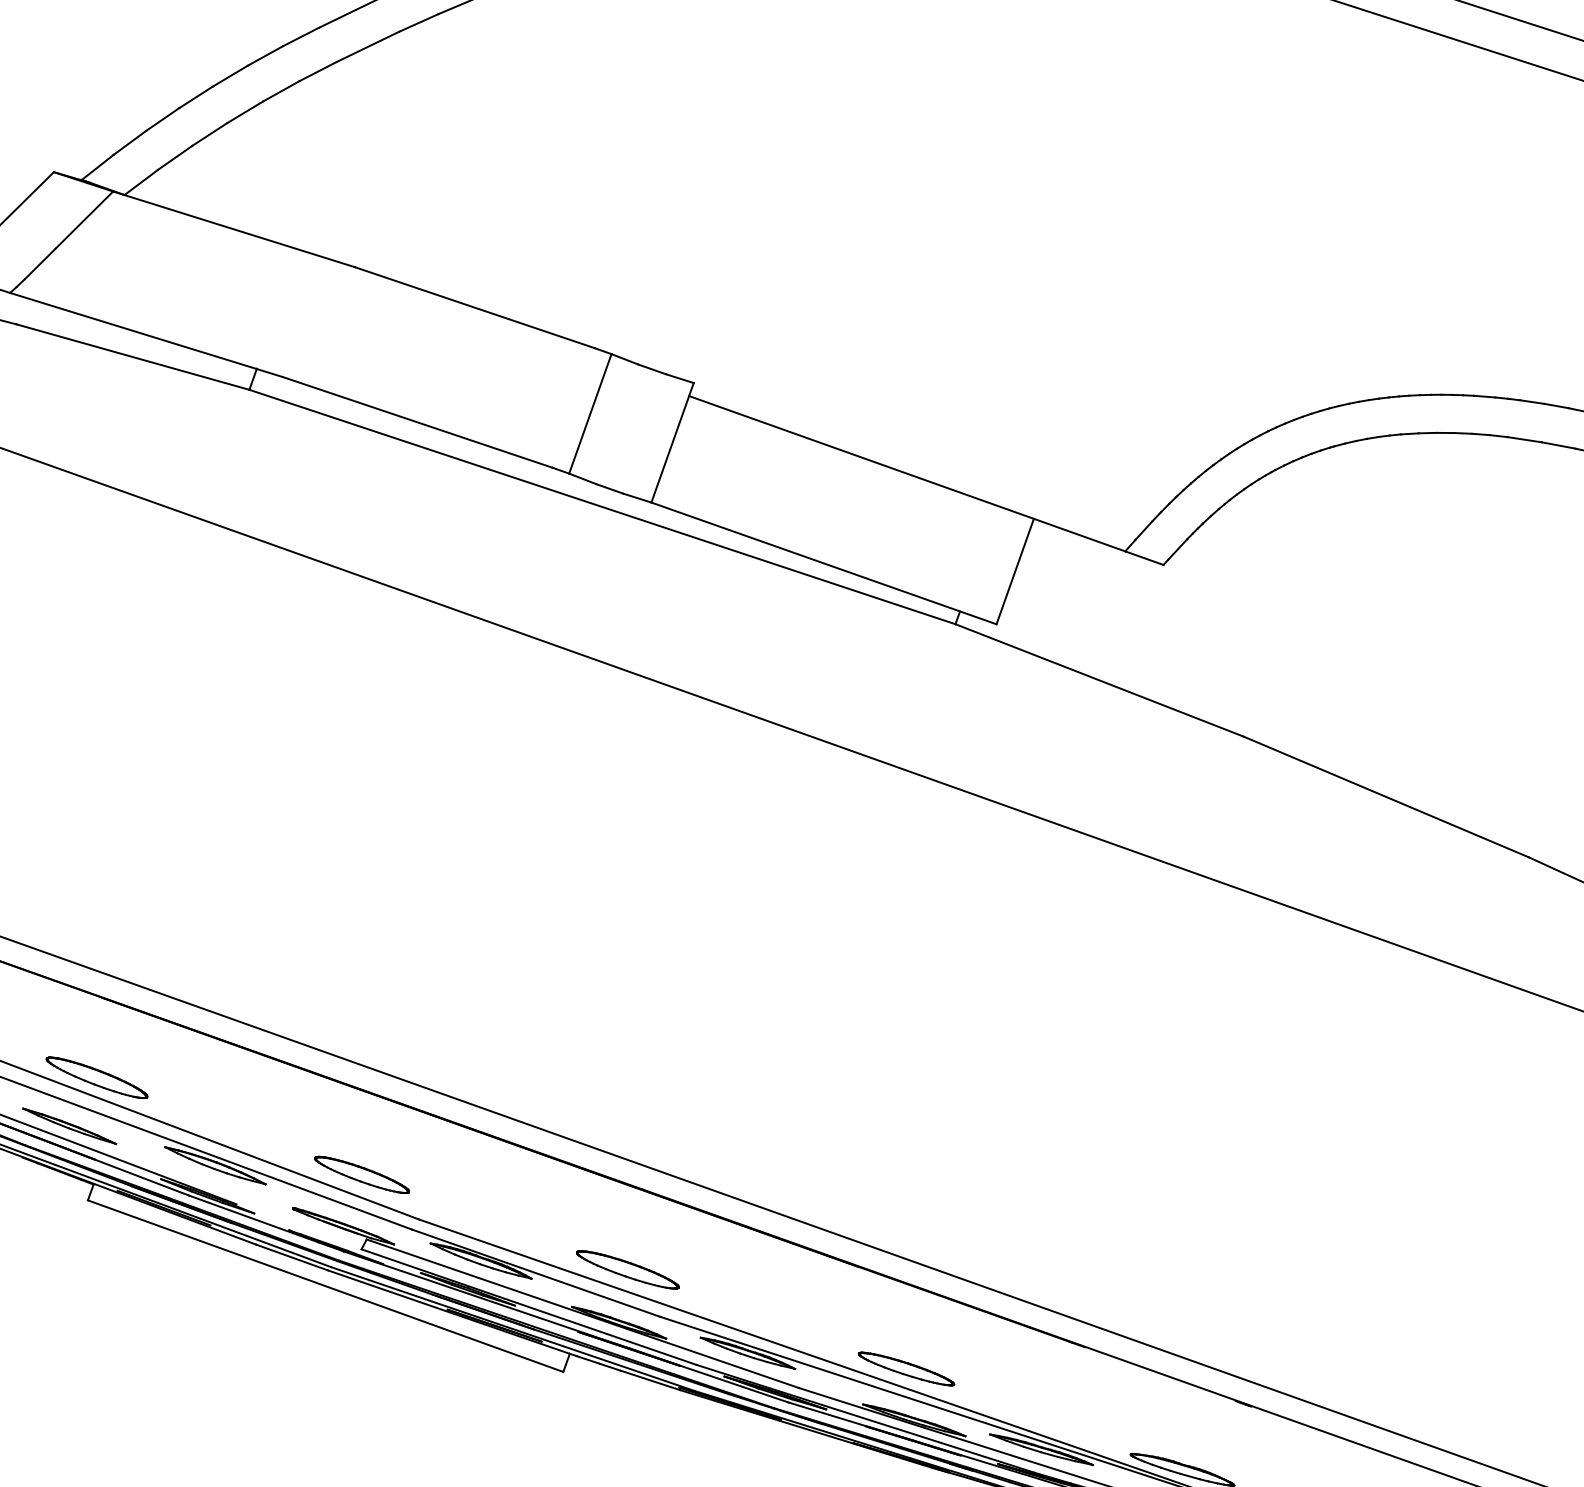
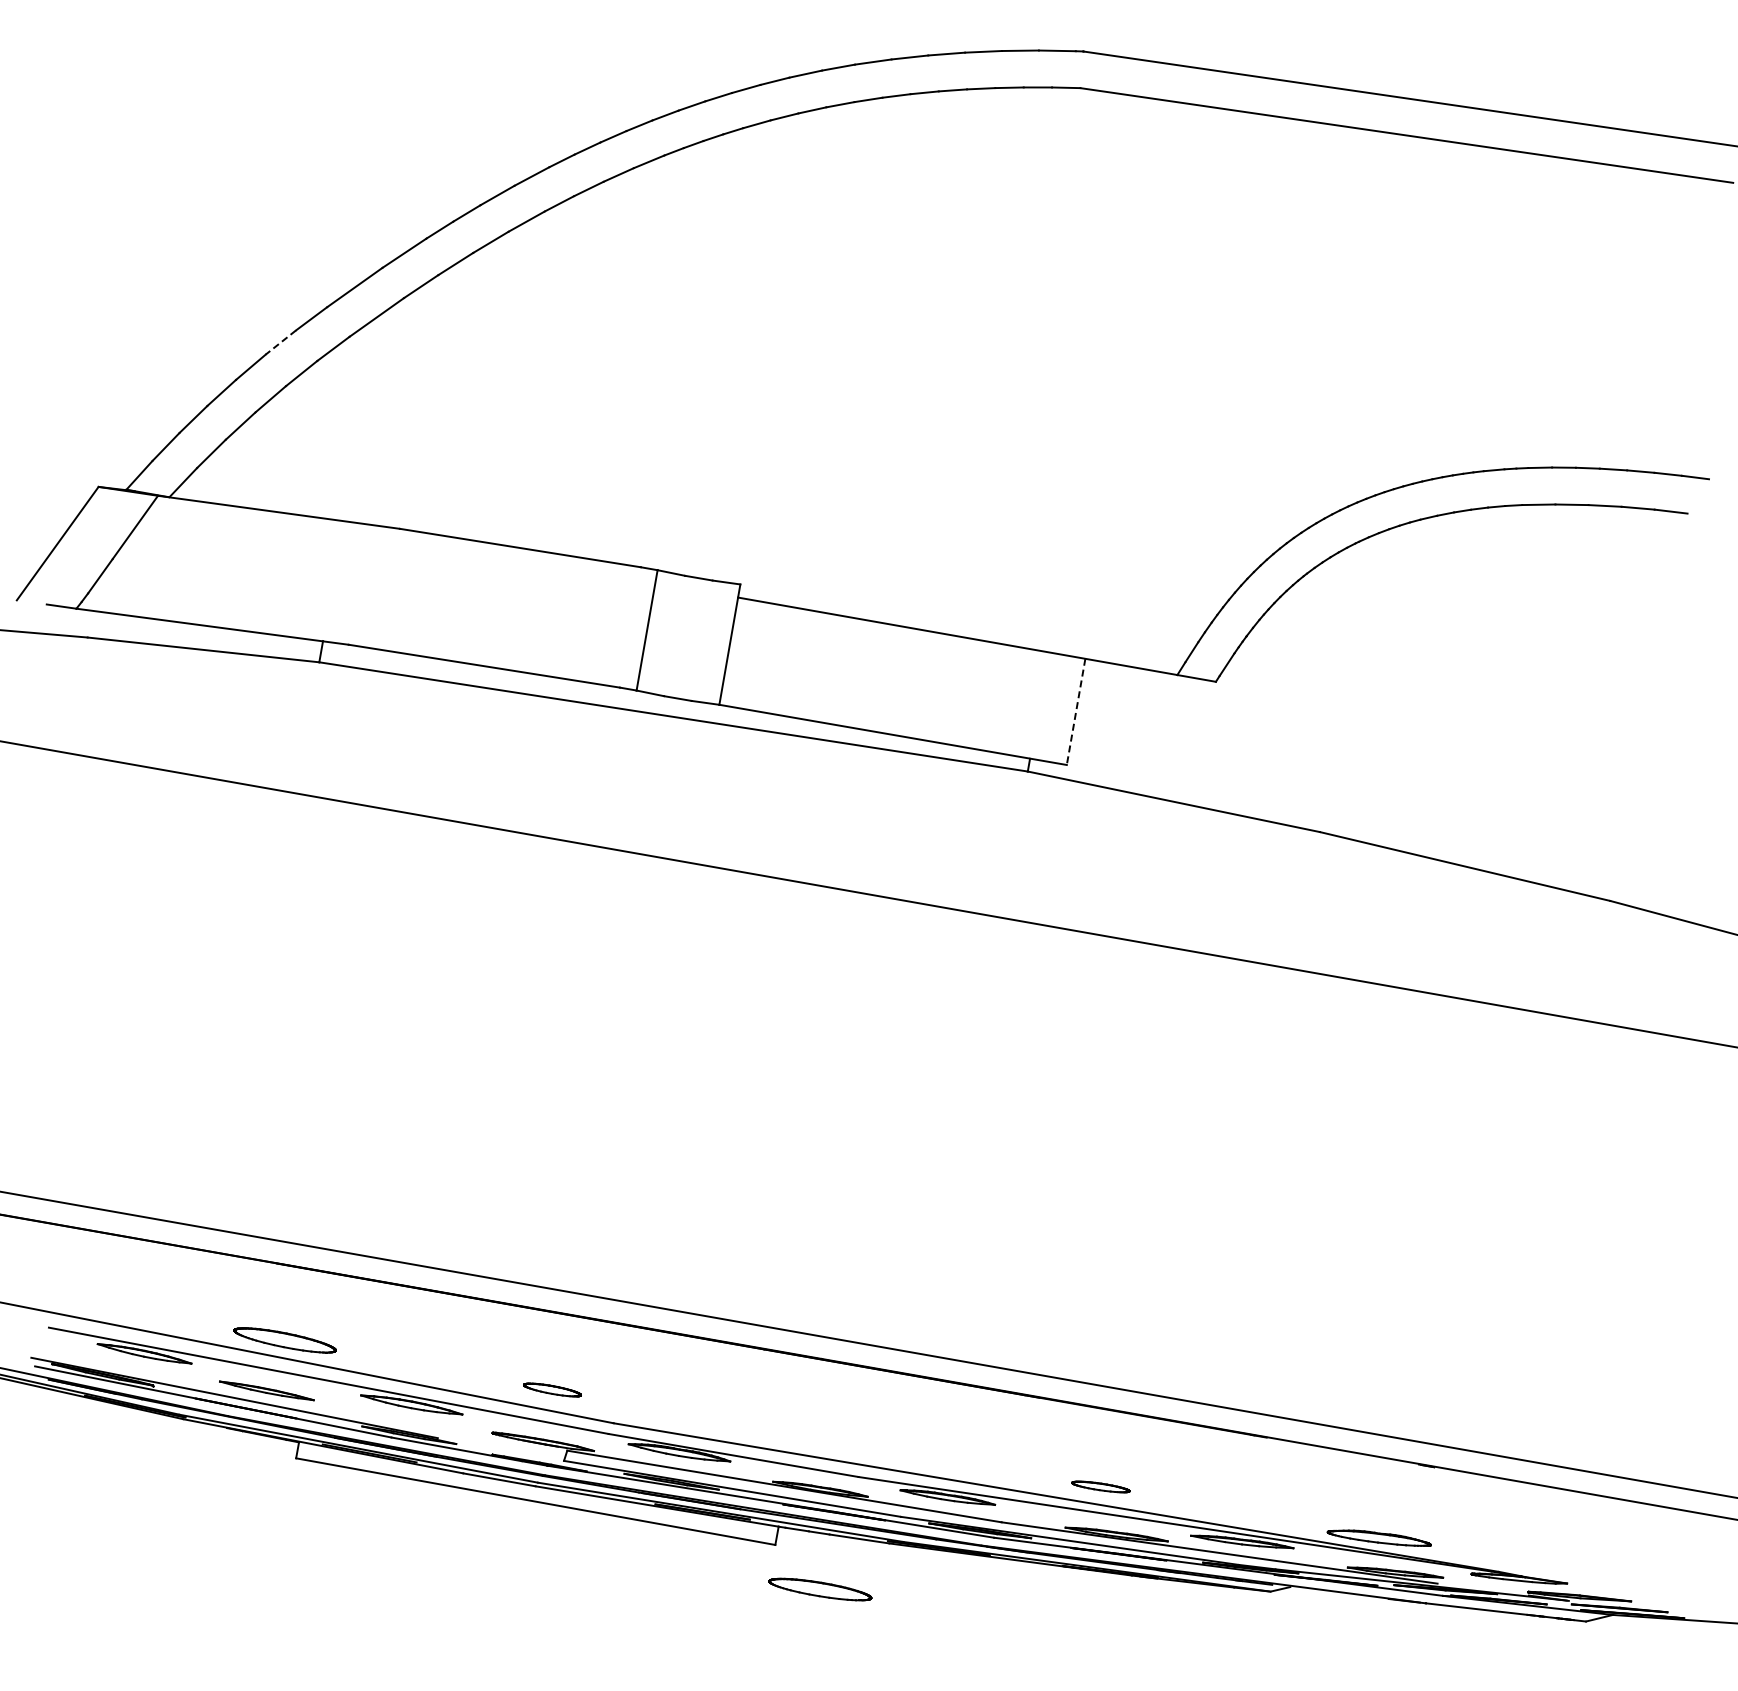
line: (265, 55) -> (280, 342), solid -> dashed
line: (1015, 571) -> (1076, 711), solid -> dashed
part: (362, 1174) -> (552, 1389), size x0.6
part: (628, 1269) -> (820, 1589), moved
part: (906, 1368) -> (1100, 1486), size x0.6

